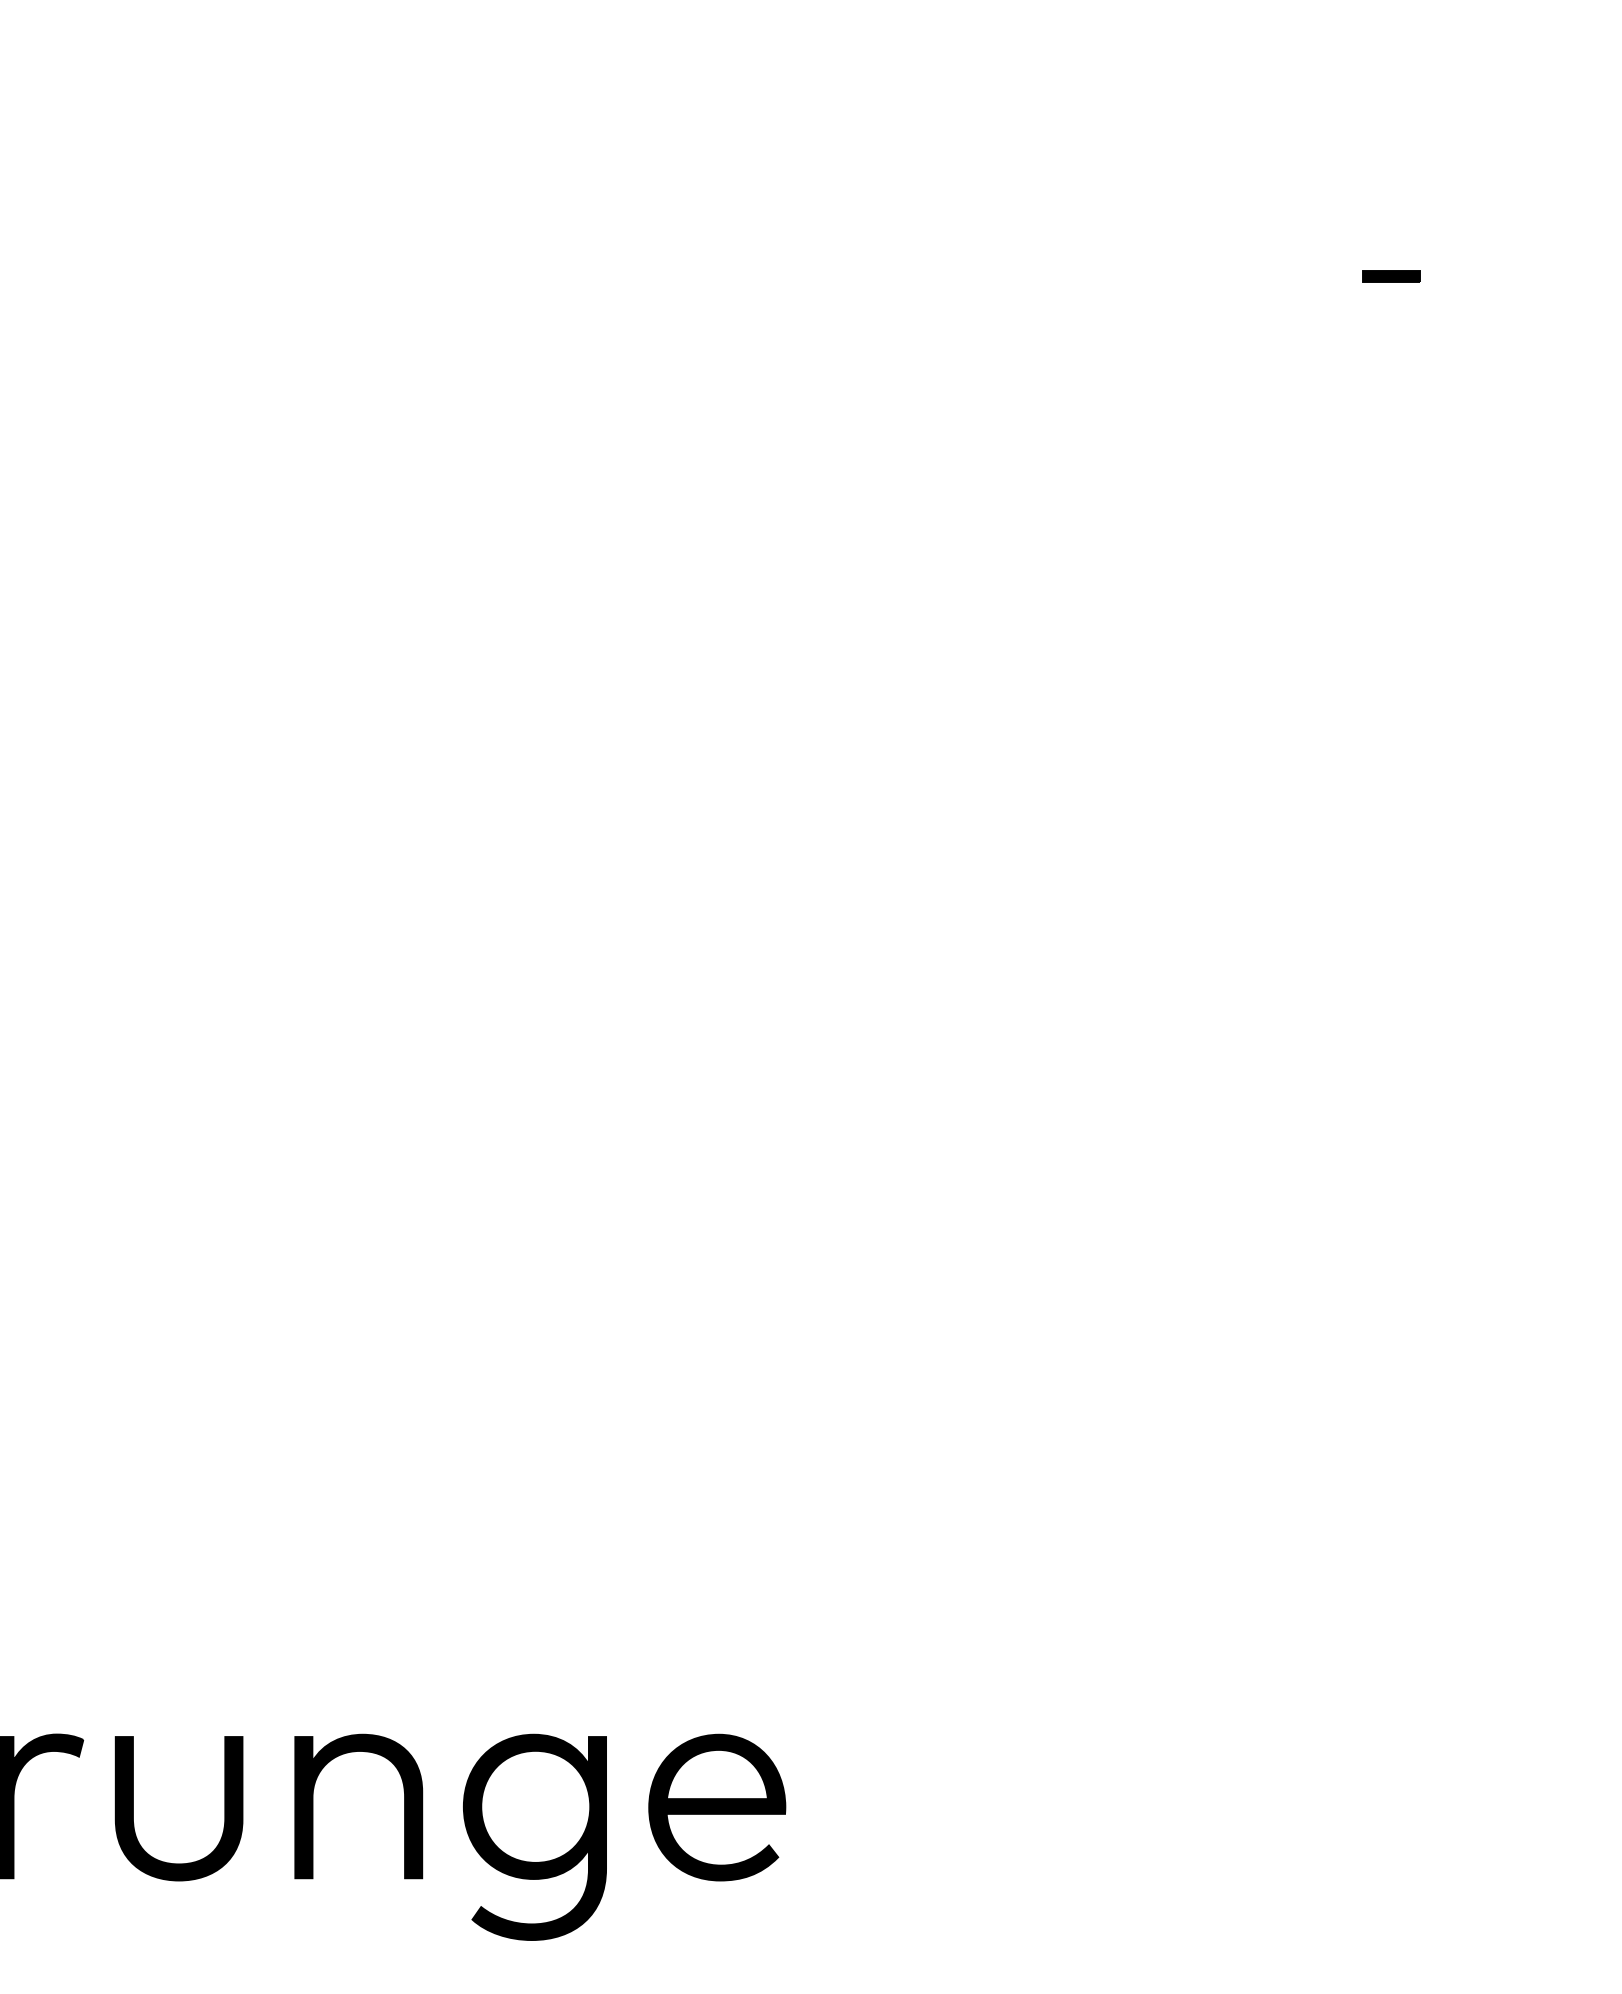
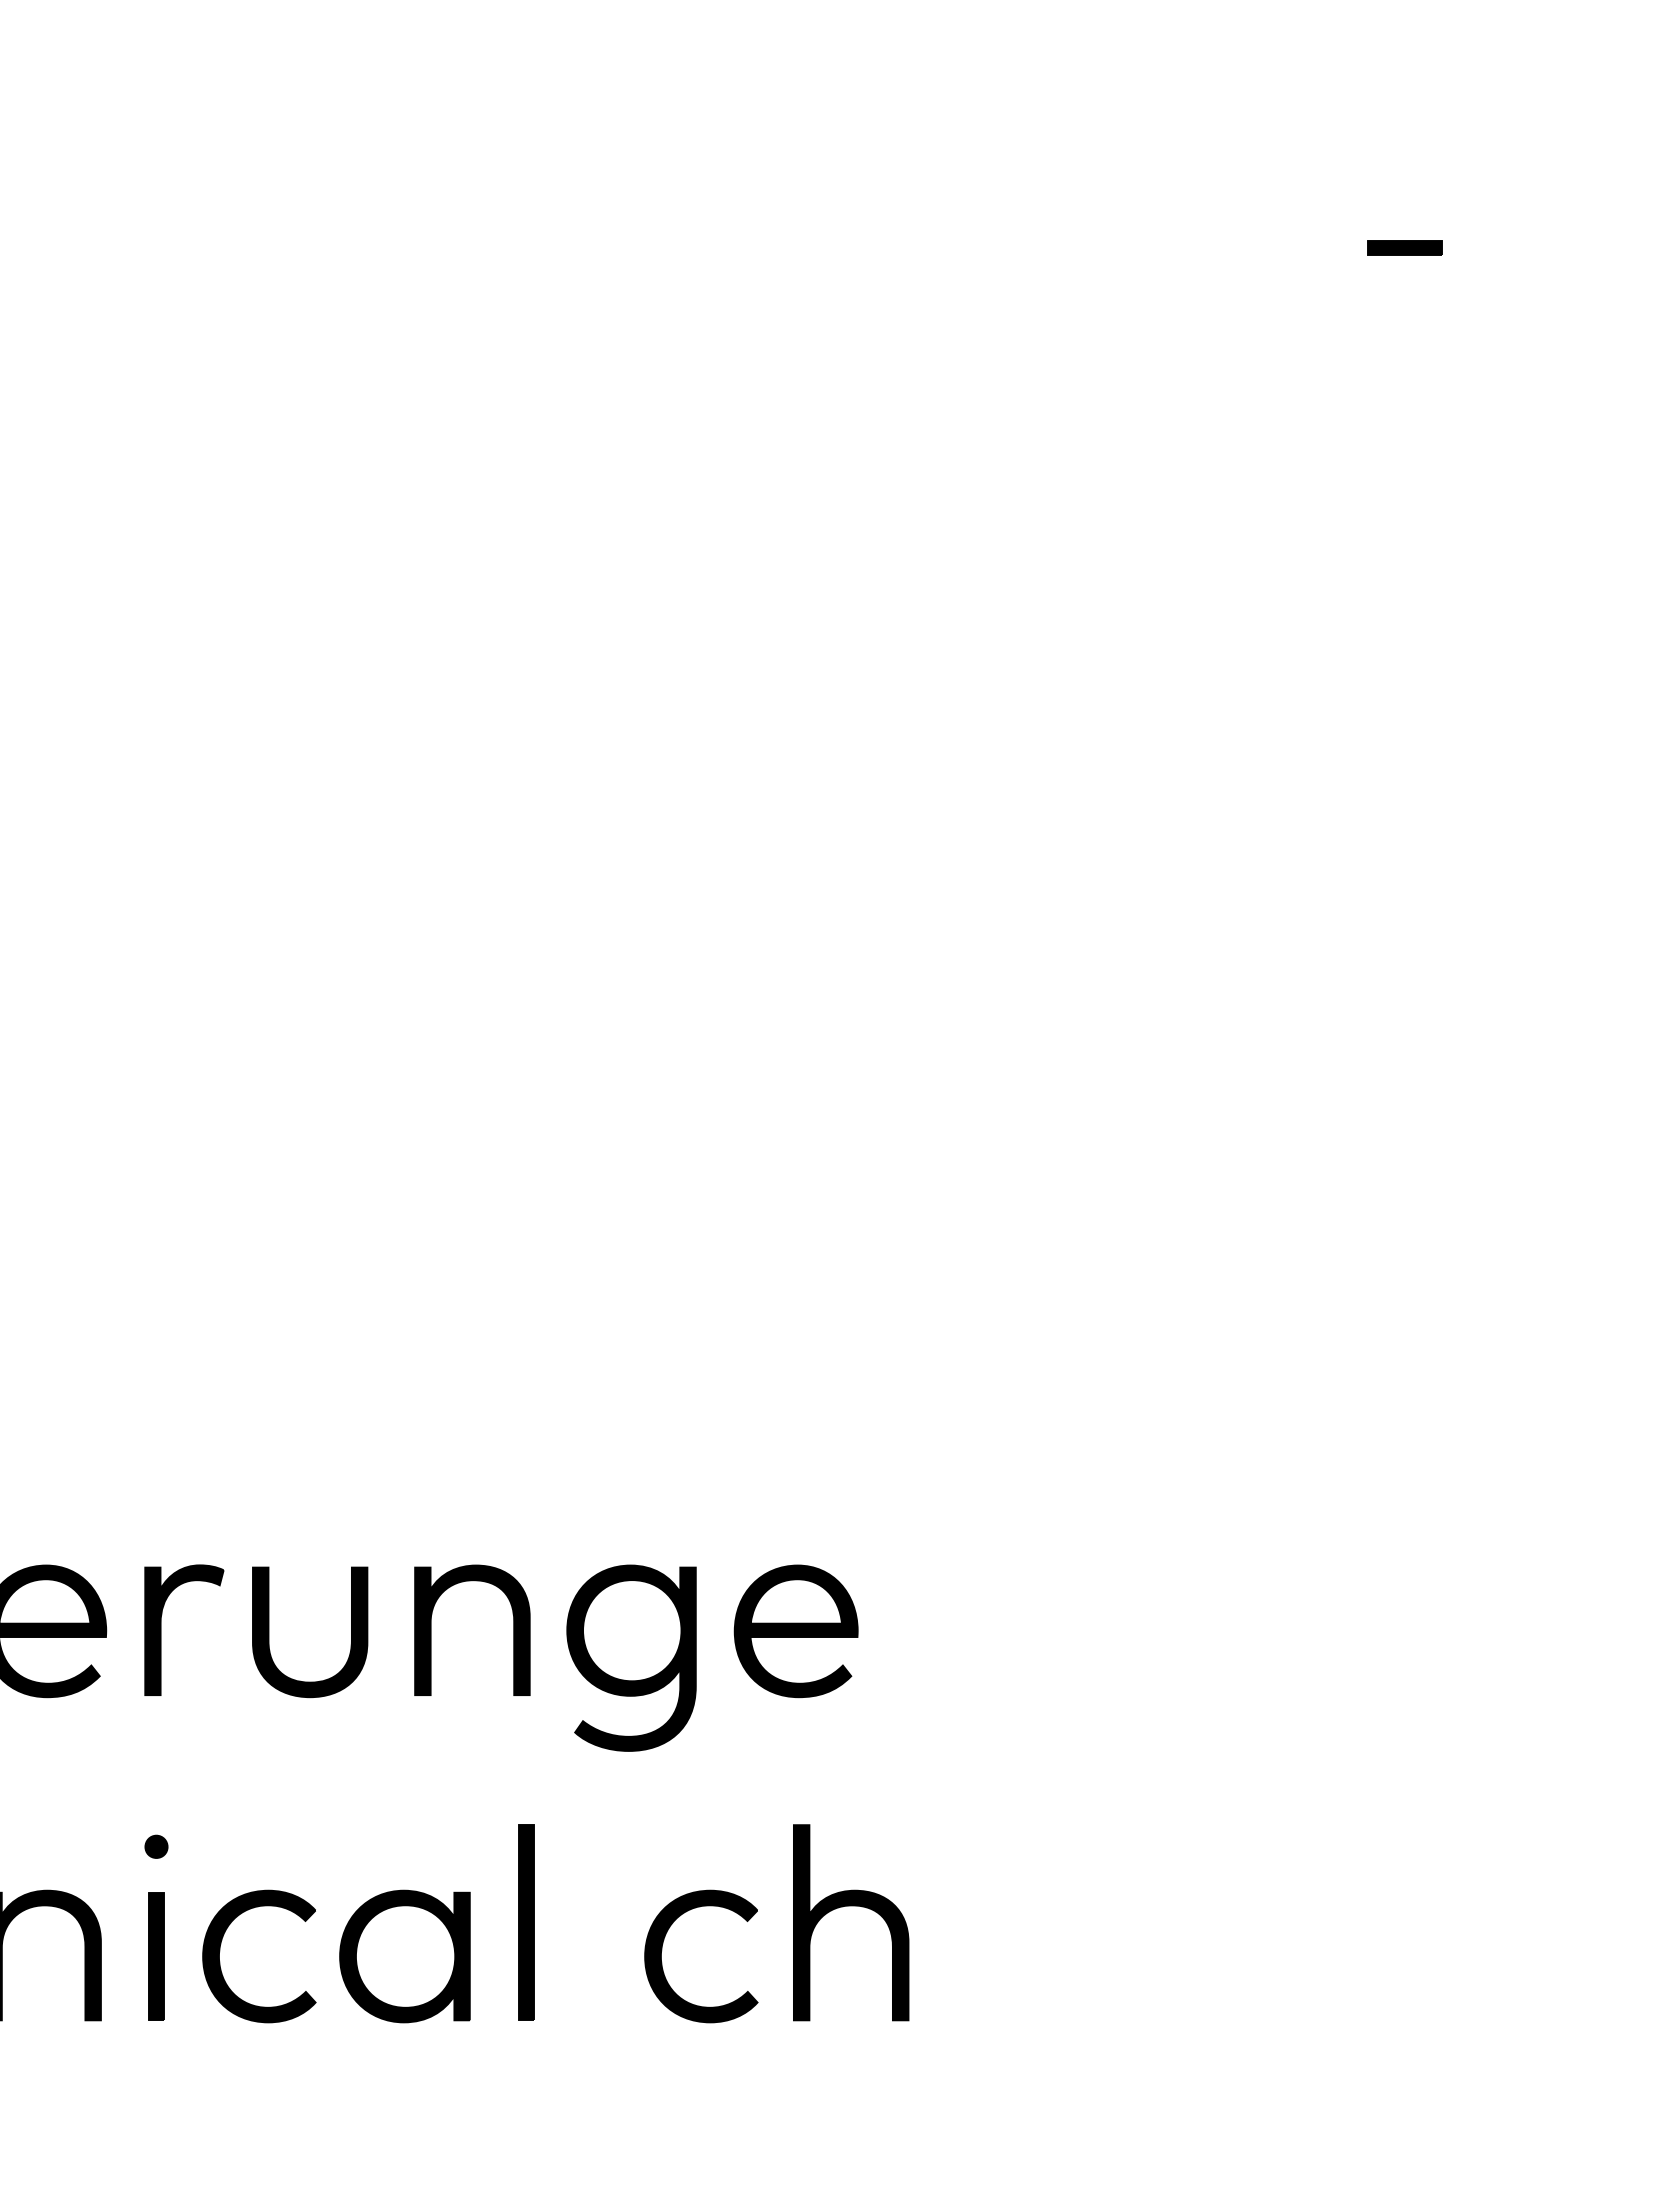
part: (1390, 275) -> (1404, 247), size x1.43

